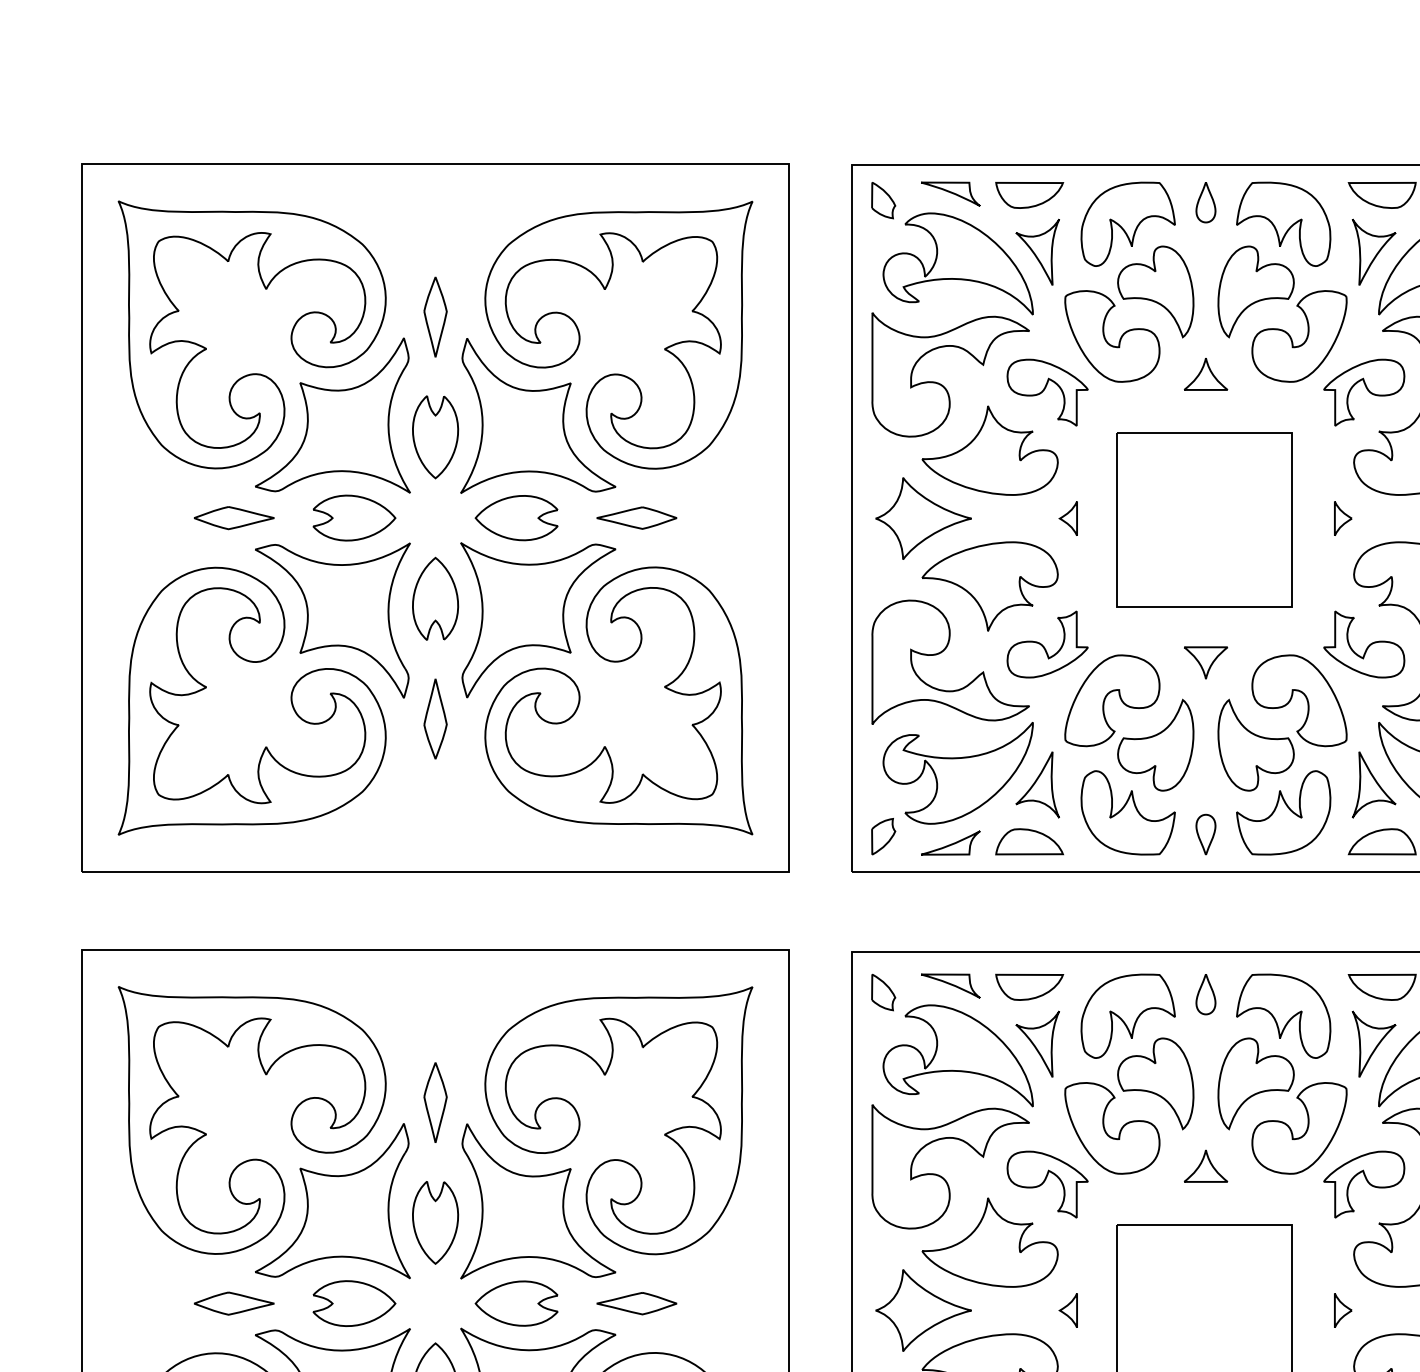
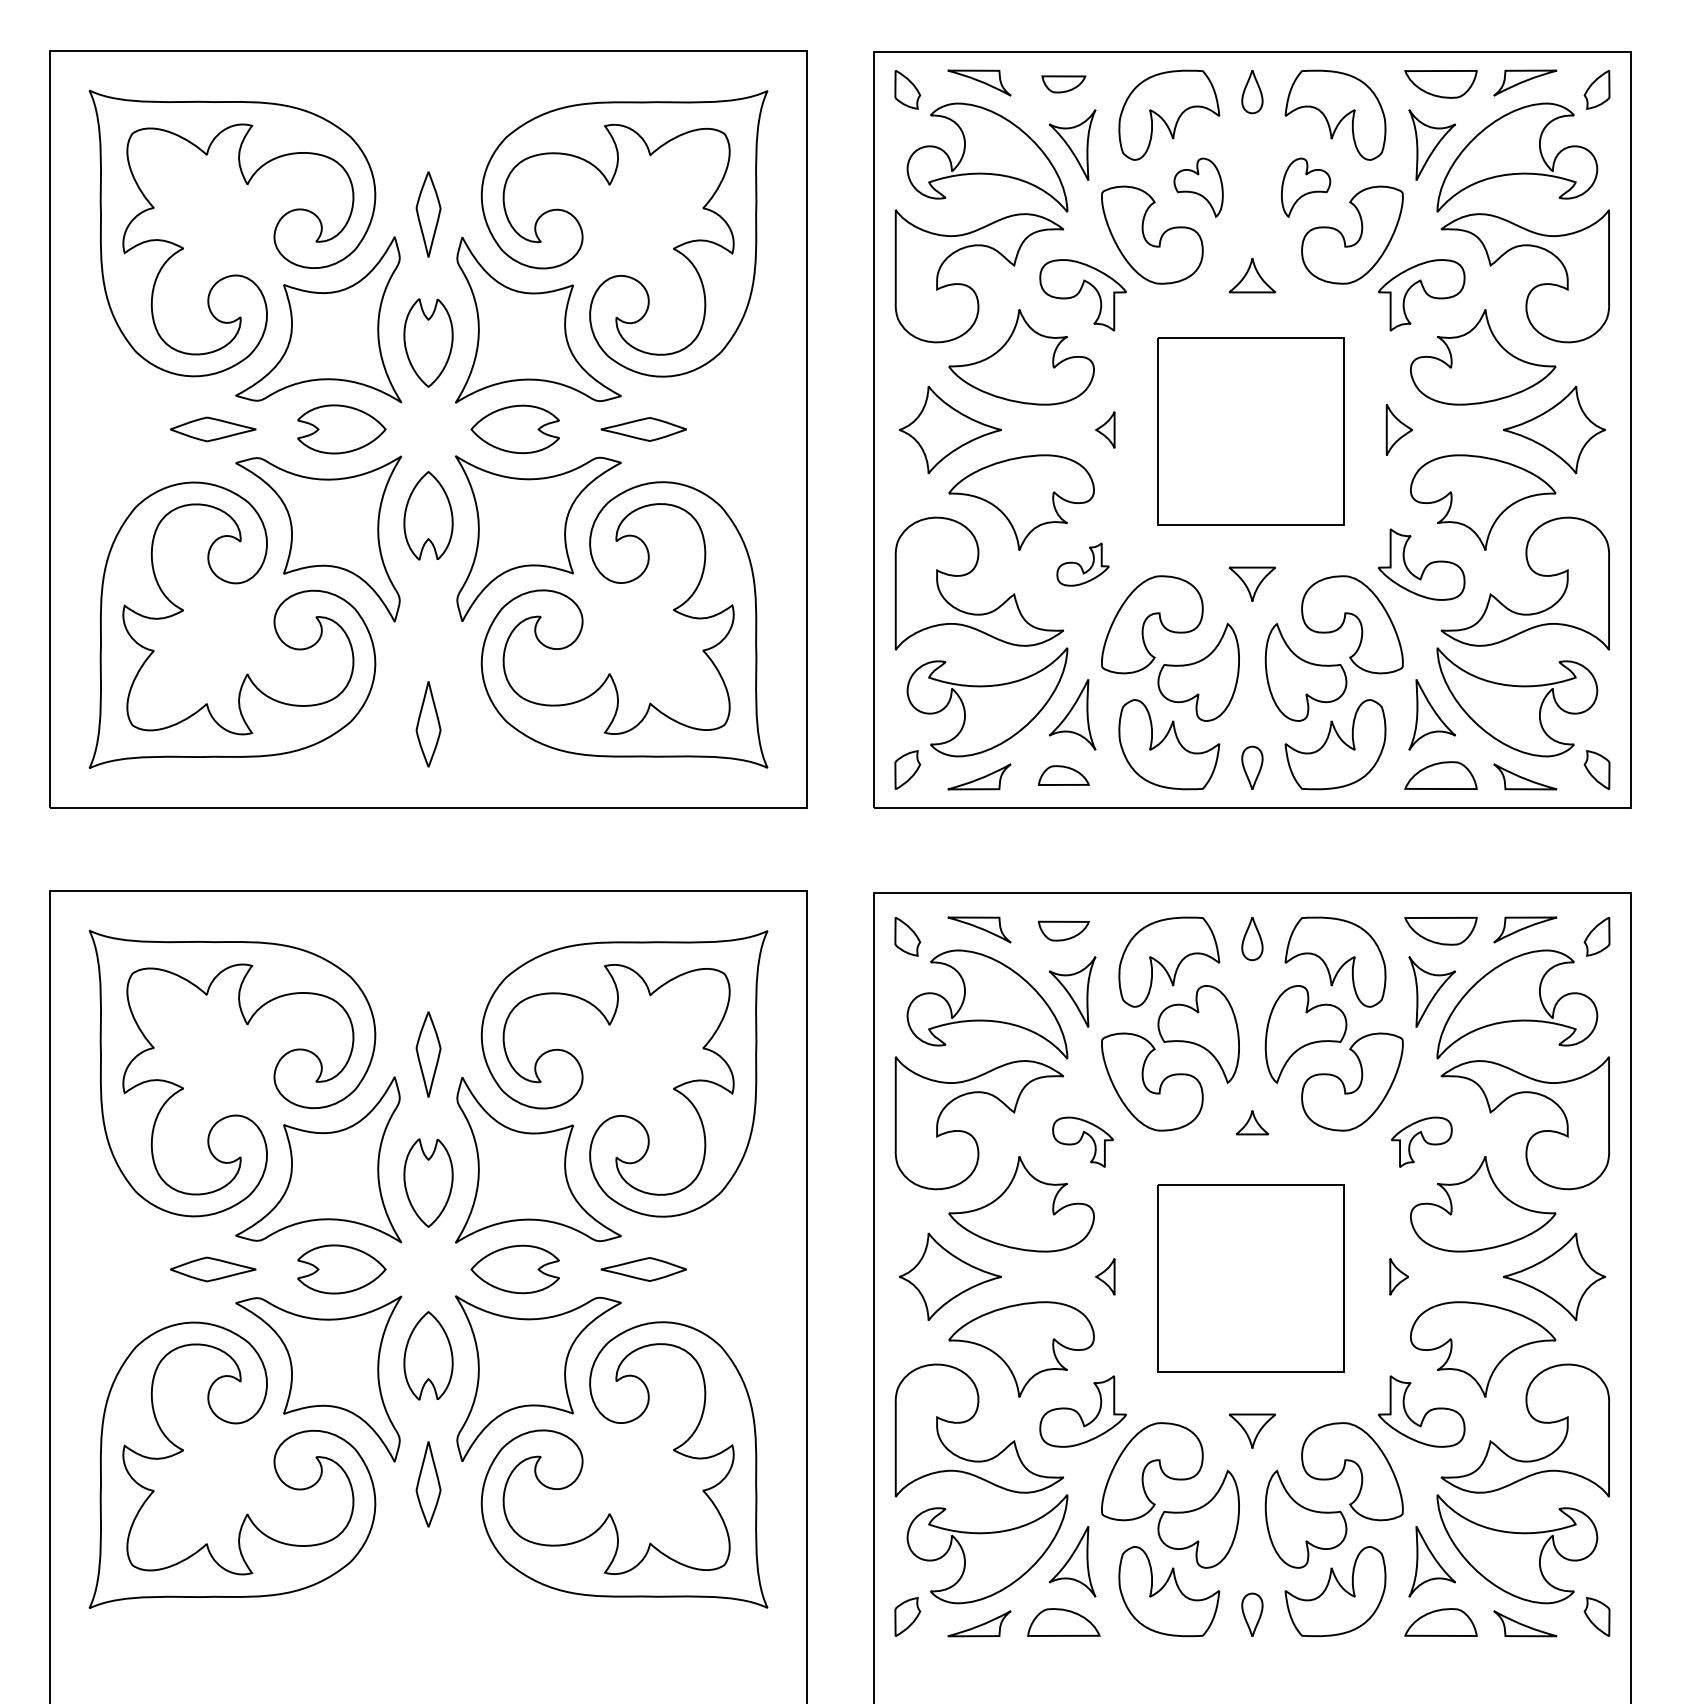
part: (1029, 195) -> (1063, 84), size x0.6
part: (1155, 291) -> (1198, 187), size x0.6
part: (1255, 291) -> (1305, 187), size x0.6
part: (1342, 518) -> (1398, 429), size x1.4
part: (1047, 644) -> (1082, 564), size x0.6
part: (435, 719) -> (428, 724), moved
part: (1029, 841) -> (1063, 775), size x0.7
part: (1029, 986) -> (1063, 930), size x0.7
part: (1206, 1166) -> (1252, 1122), size x0.7
part: (1047, 1184) -> (1082, 1142), size x0.7
part: (1364, 1184) -> (1421, 1142), size x0.7

